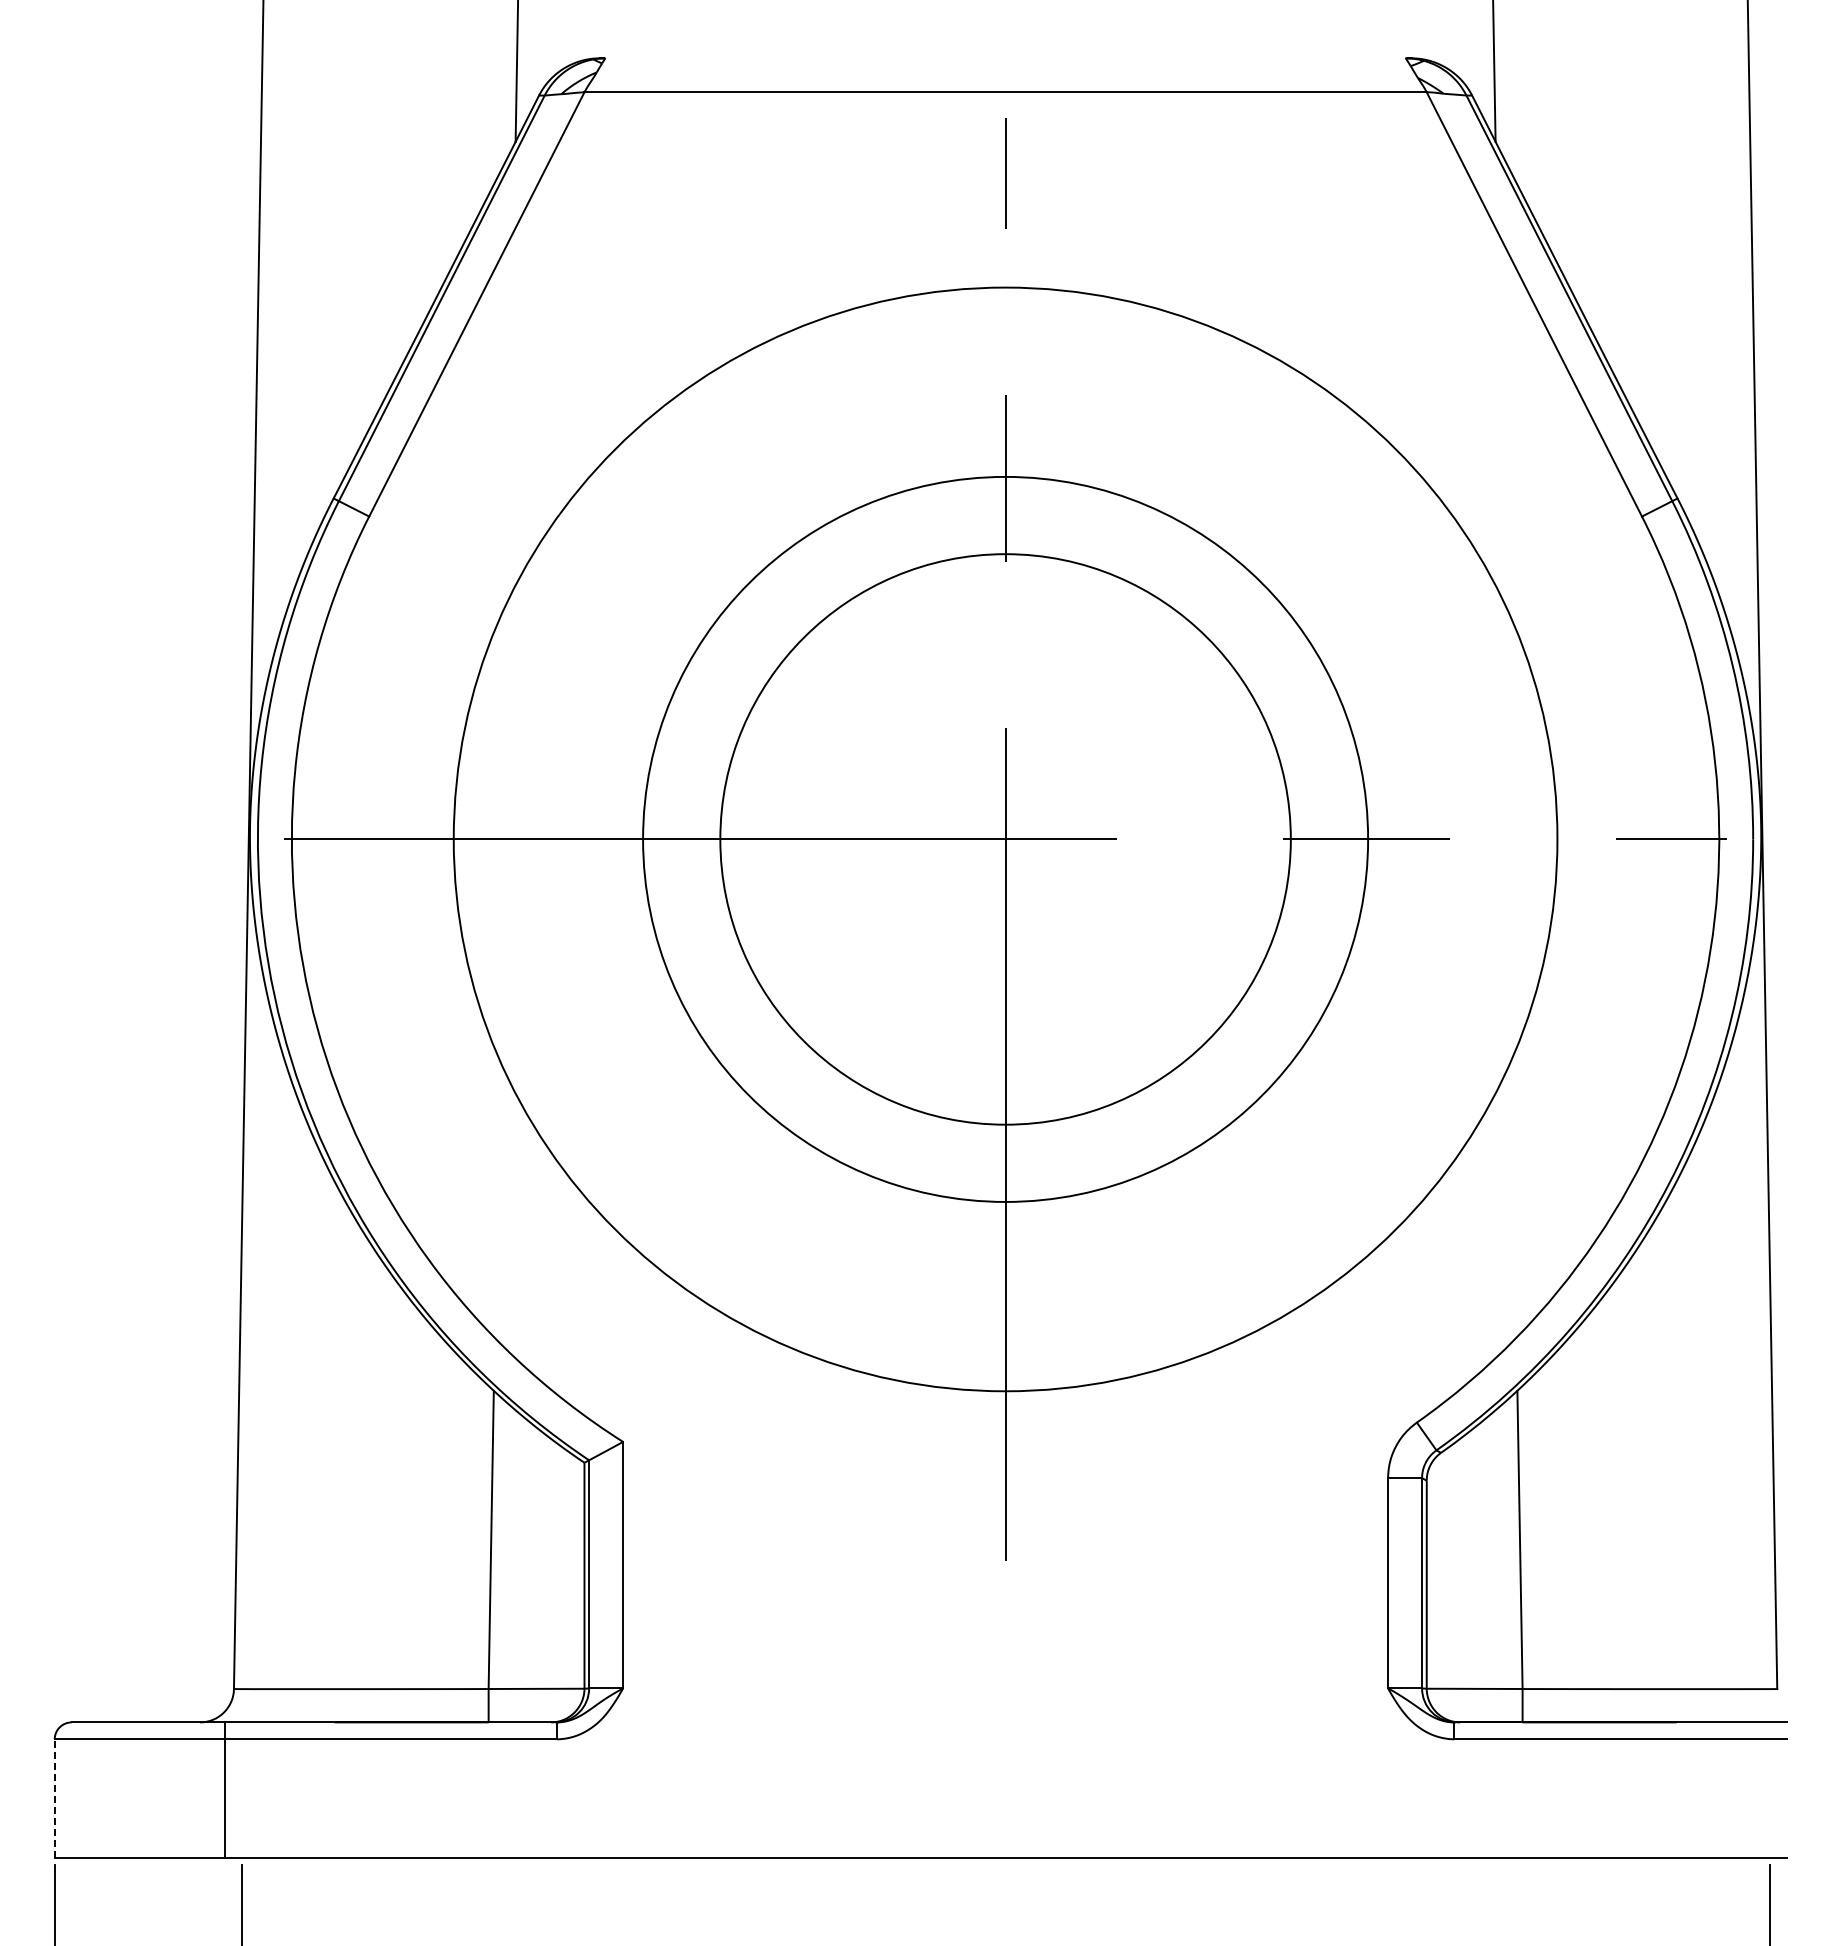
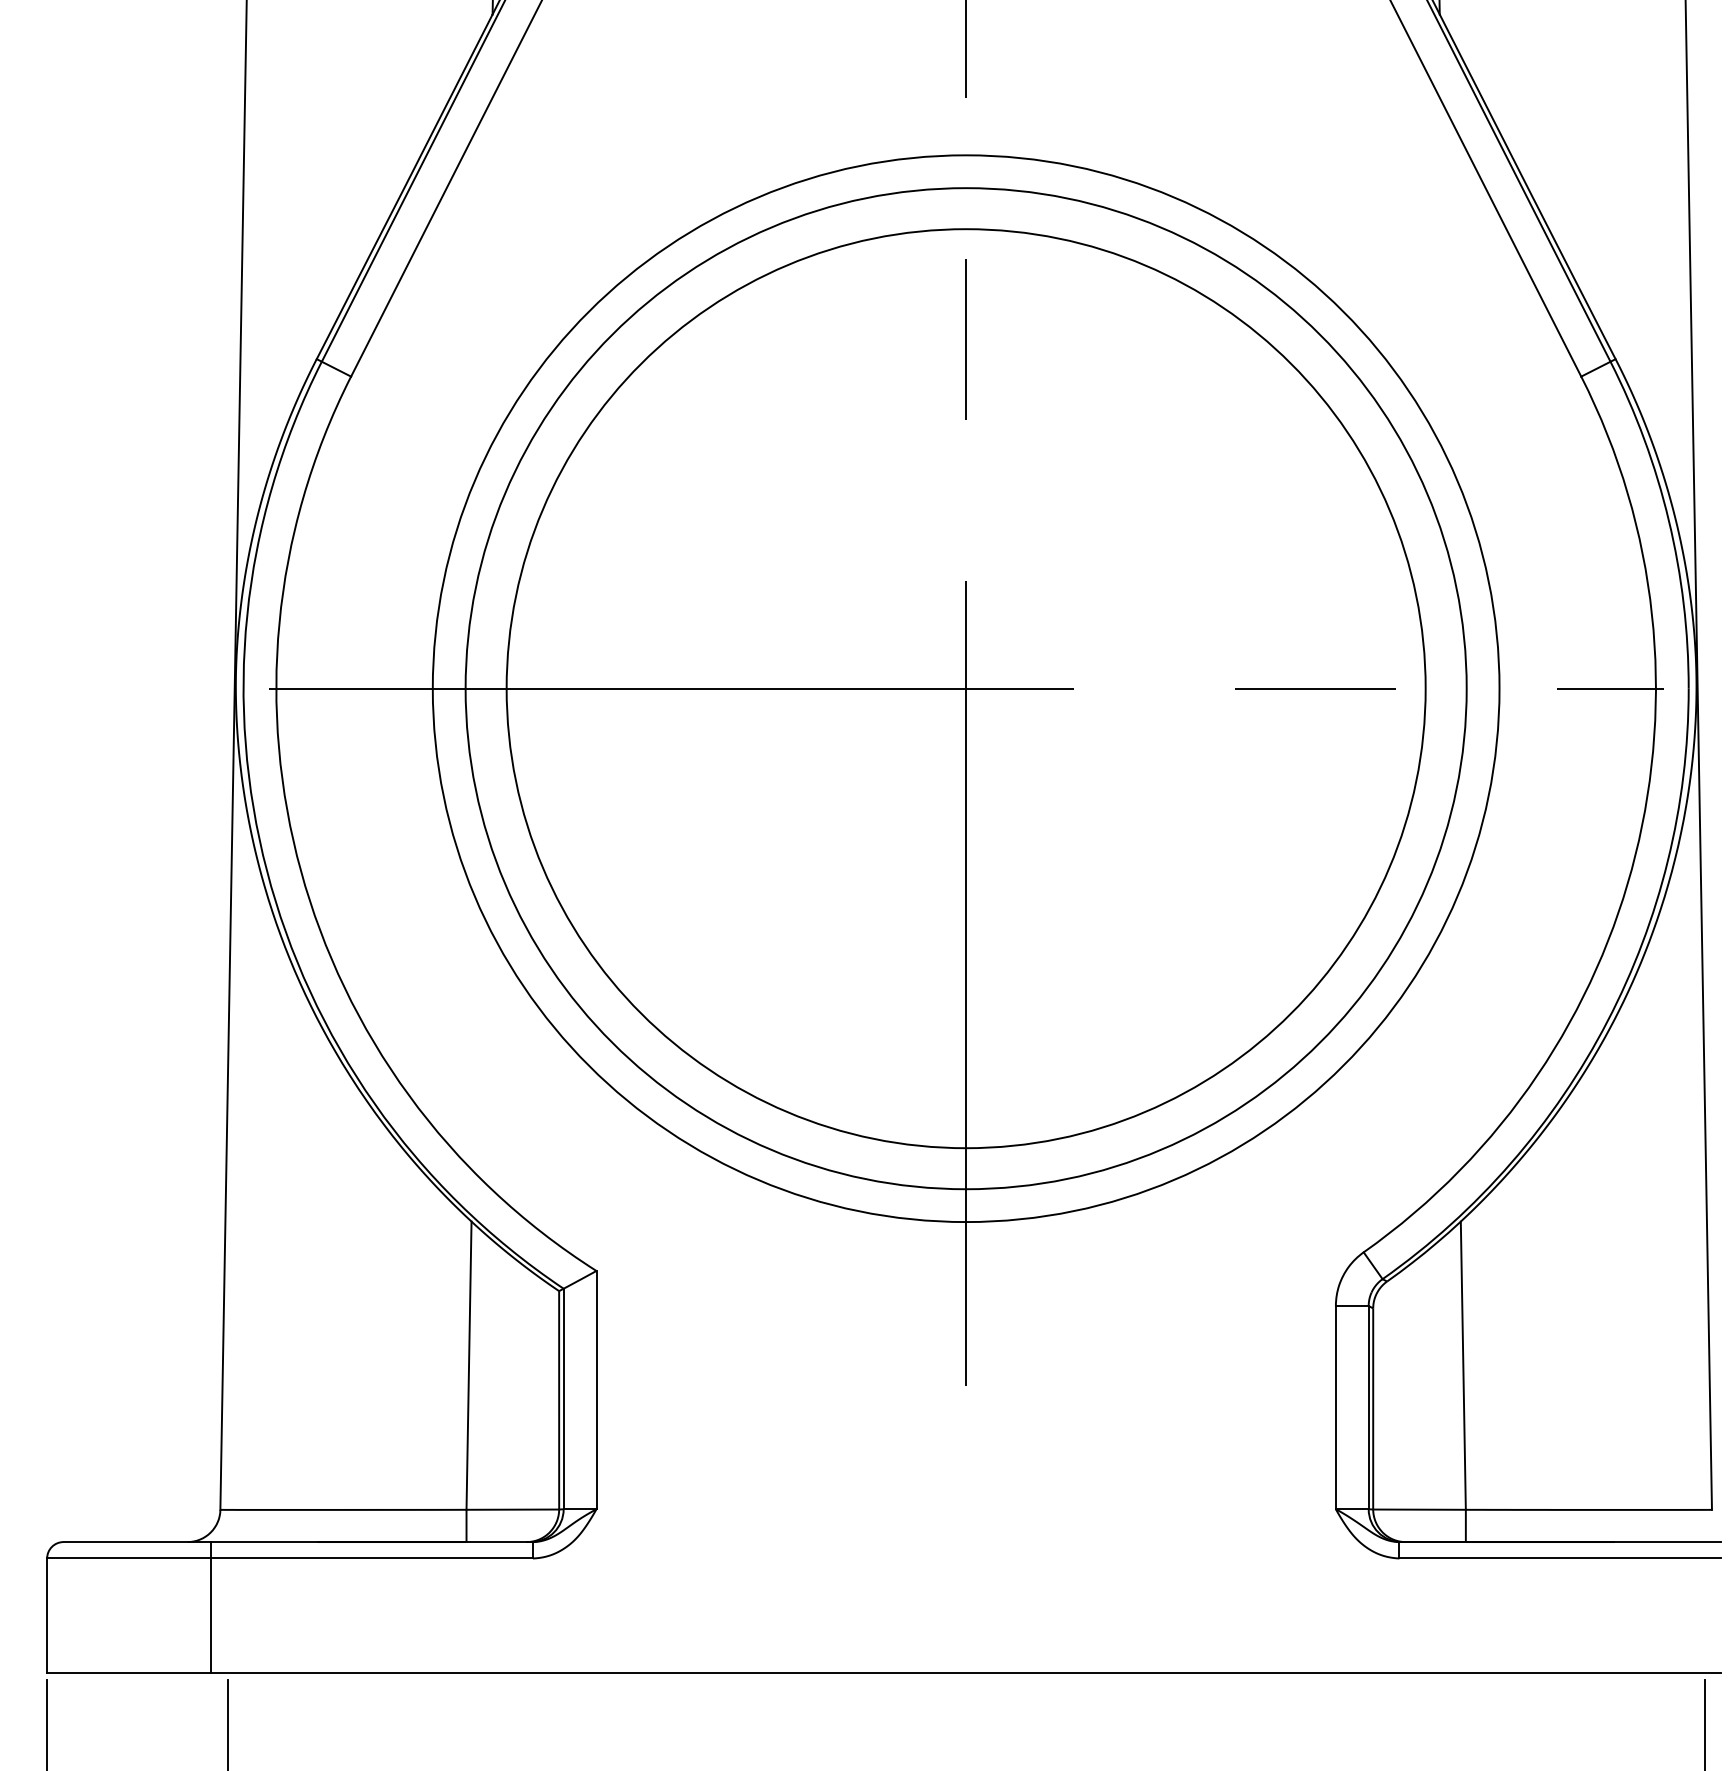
circle: (1005, 839) -> (966, 688), size x1.43
circle: (1005, 839) -> (966, 688), size x1.67
line: (54, 1798) -> (46, 1615), dashed -> solid

